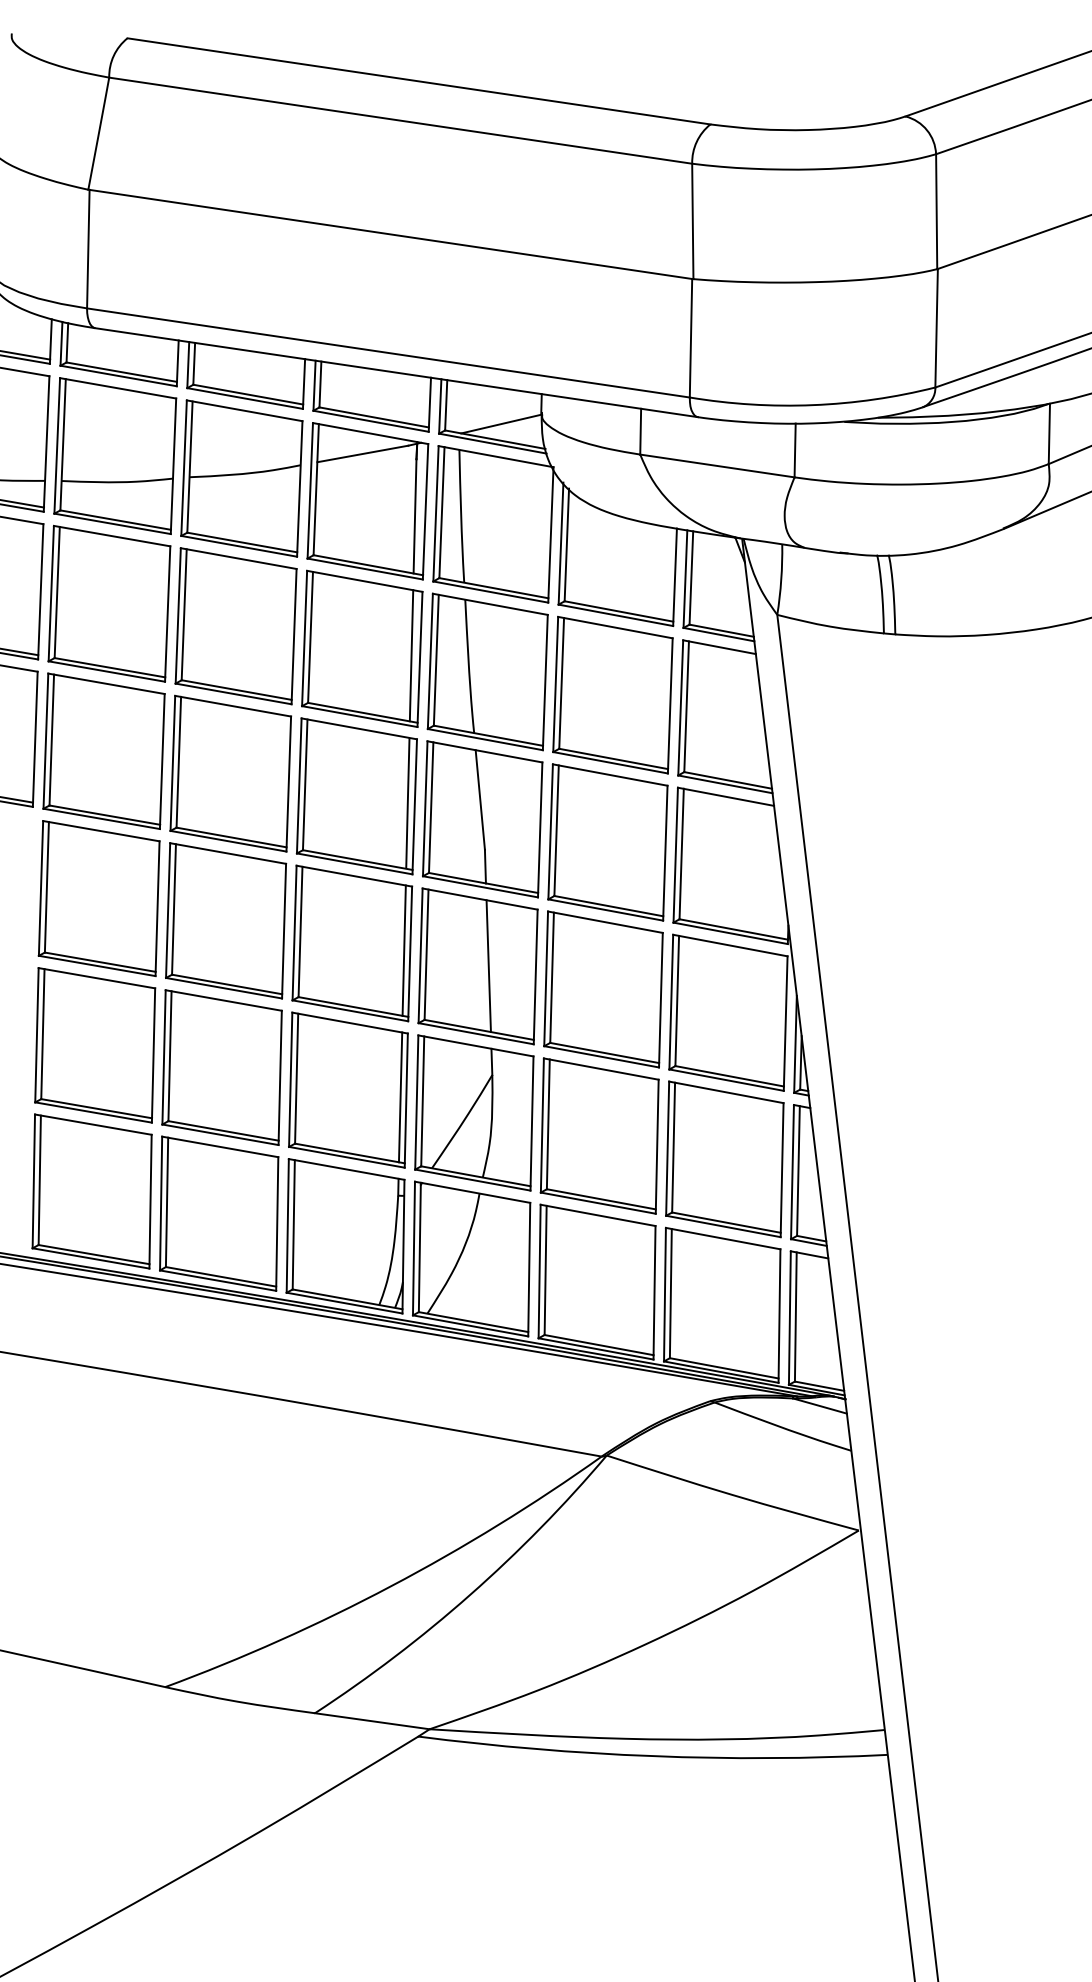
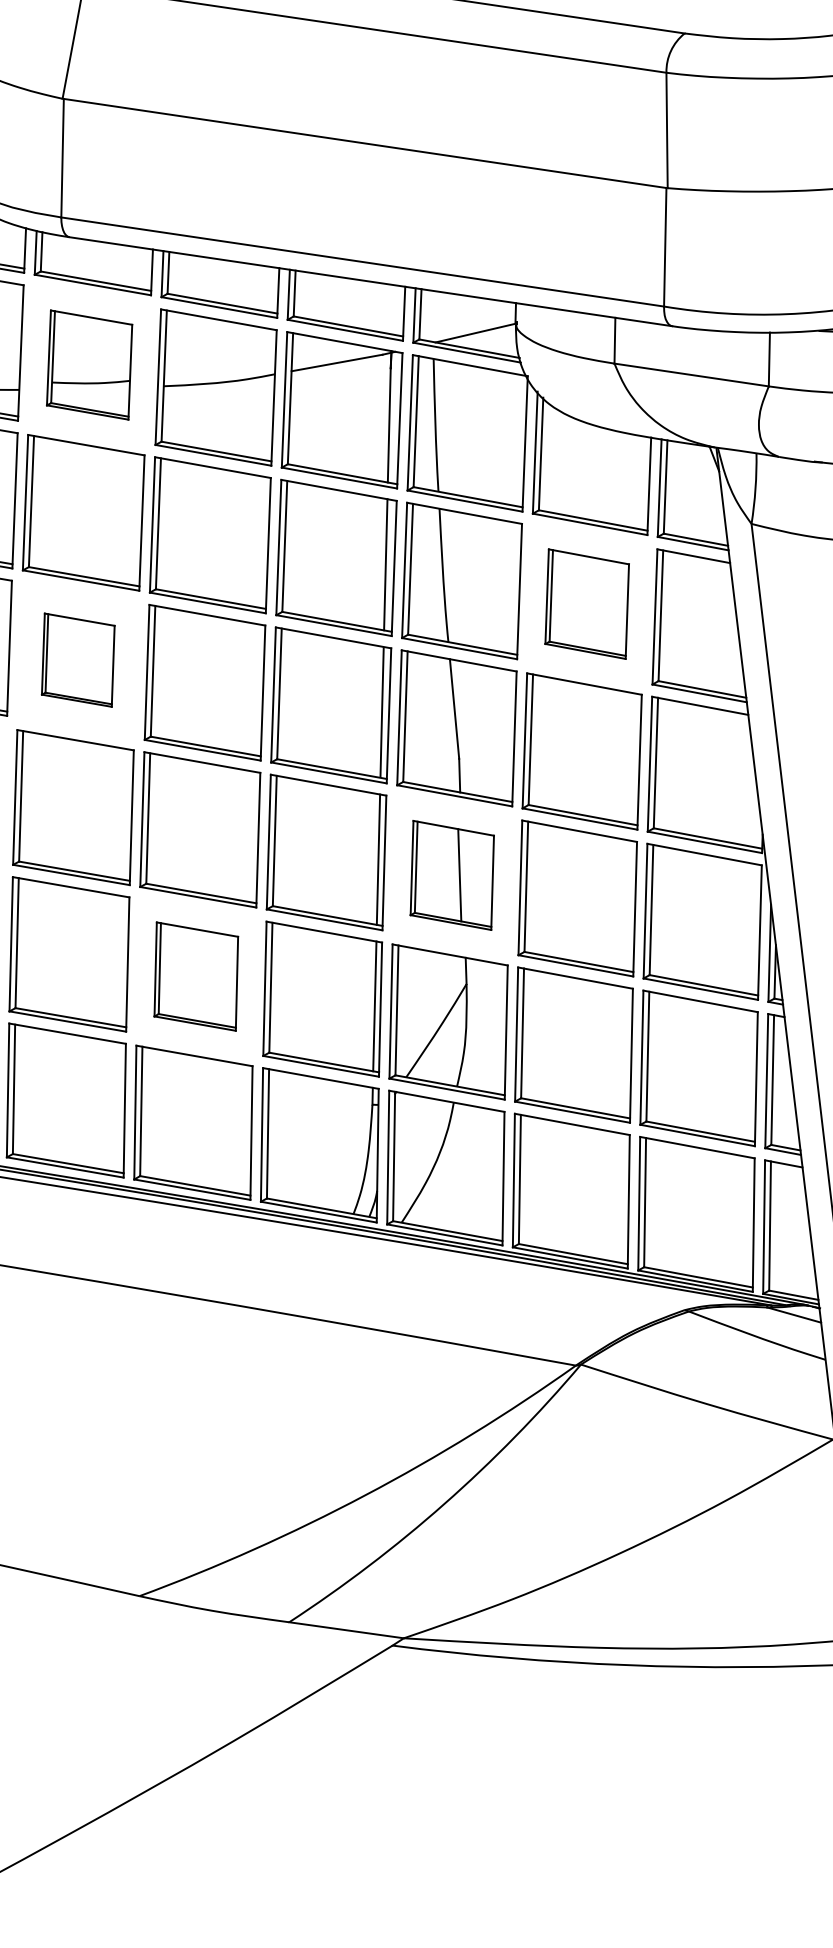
part: (115, 455) -> (89, 364), size x0.7
part: (612, 694) -> (586, 603), size x0.7
part: (103, 750) -> (77, 659), size x0.6
part: (477, 966) -> (451, 875), size x0.7
part: (221, 1067) -> (195, 976), size x0.7

